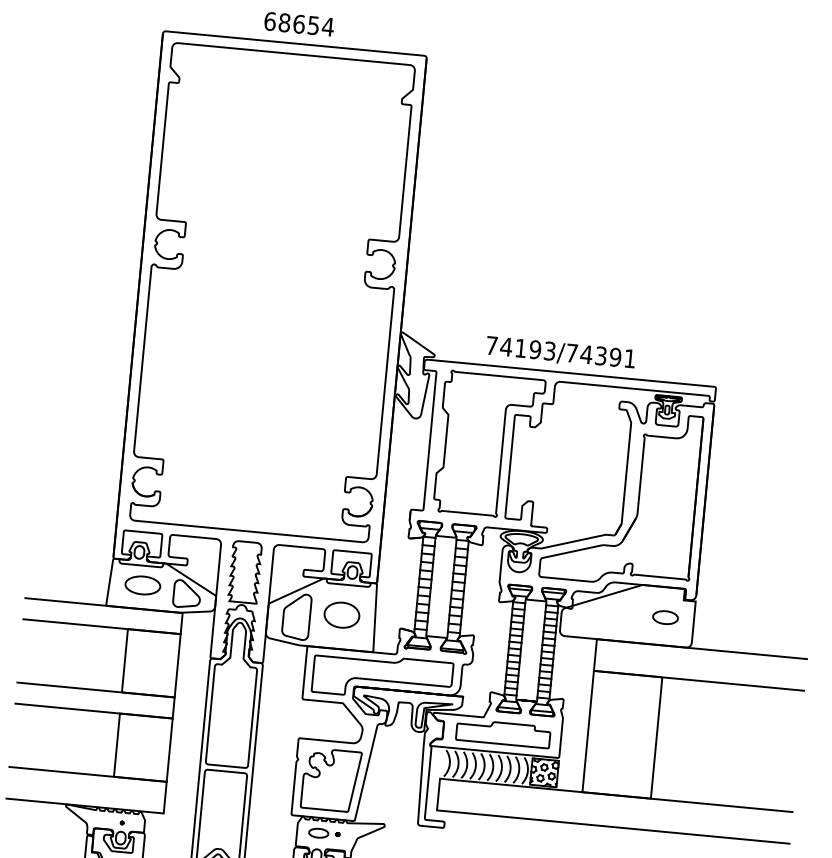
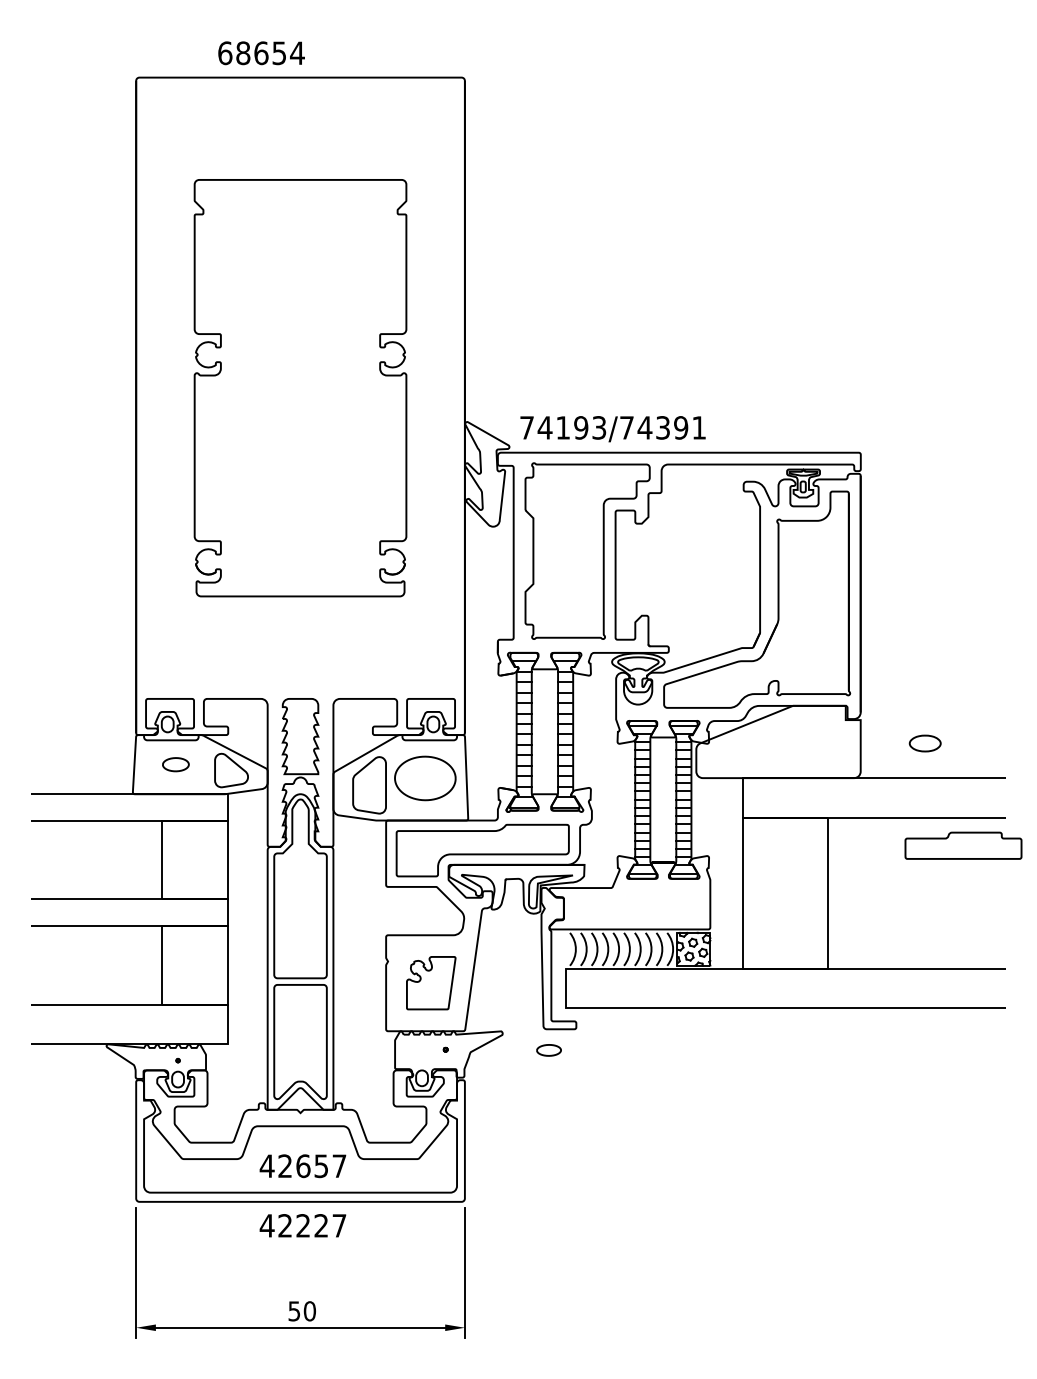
text: (299, 24) -> (261, 53), moved
part: (271, 292) -> (300, 387), size x0.7
text: (560, 353) -> (612, 429), moved
part: (142, 585) -> (175, 764), size x0.6
part: (341, 614) -> (424, 777), size x1.4
part: (664, 617) -> (924, 743), moved
part: (503, 733) -> (963, 845), moved
part: (330, 779) -> (430, 982), size x0.7
part: (318, 833) -> (548, 1050), moved

